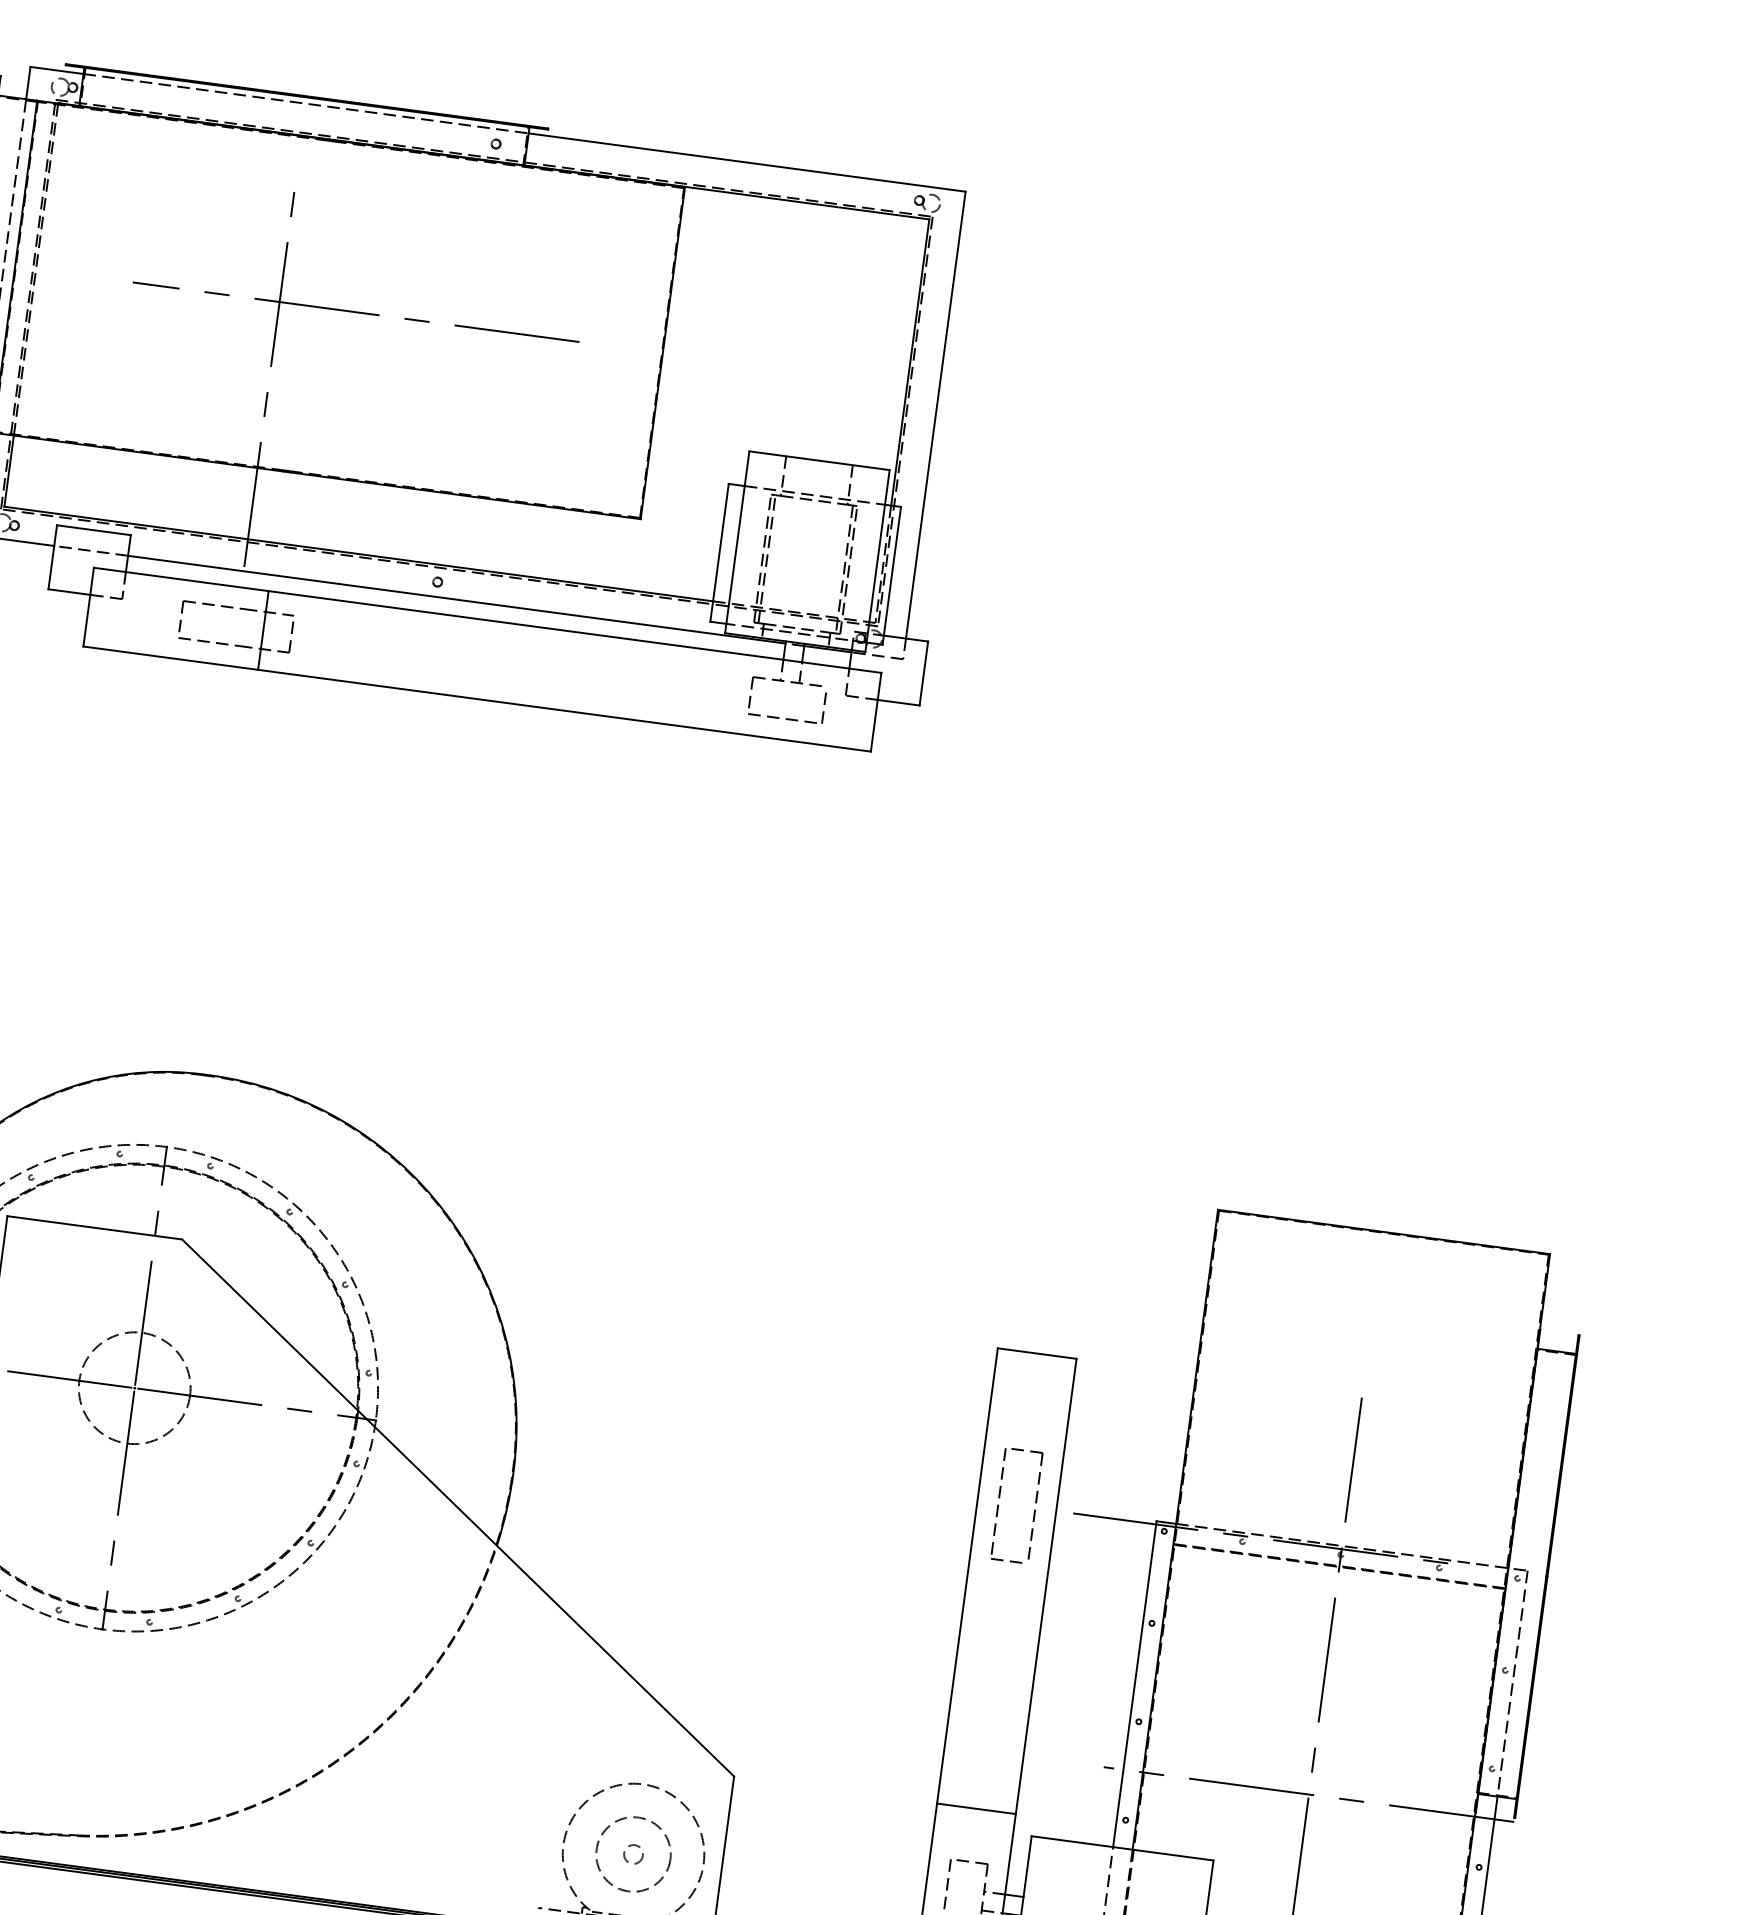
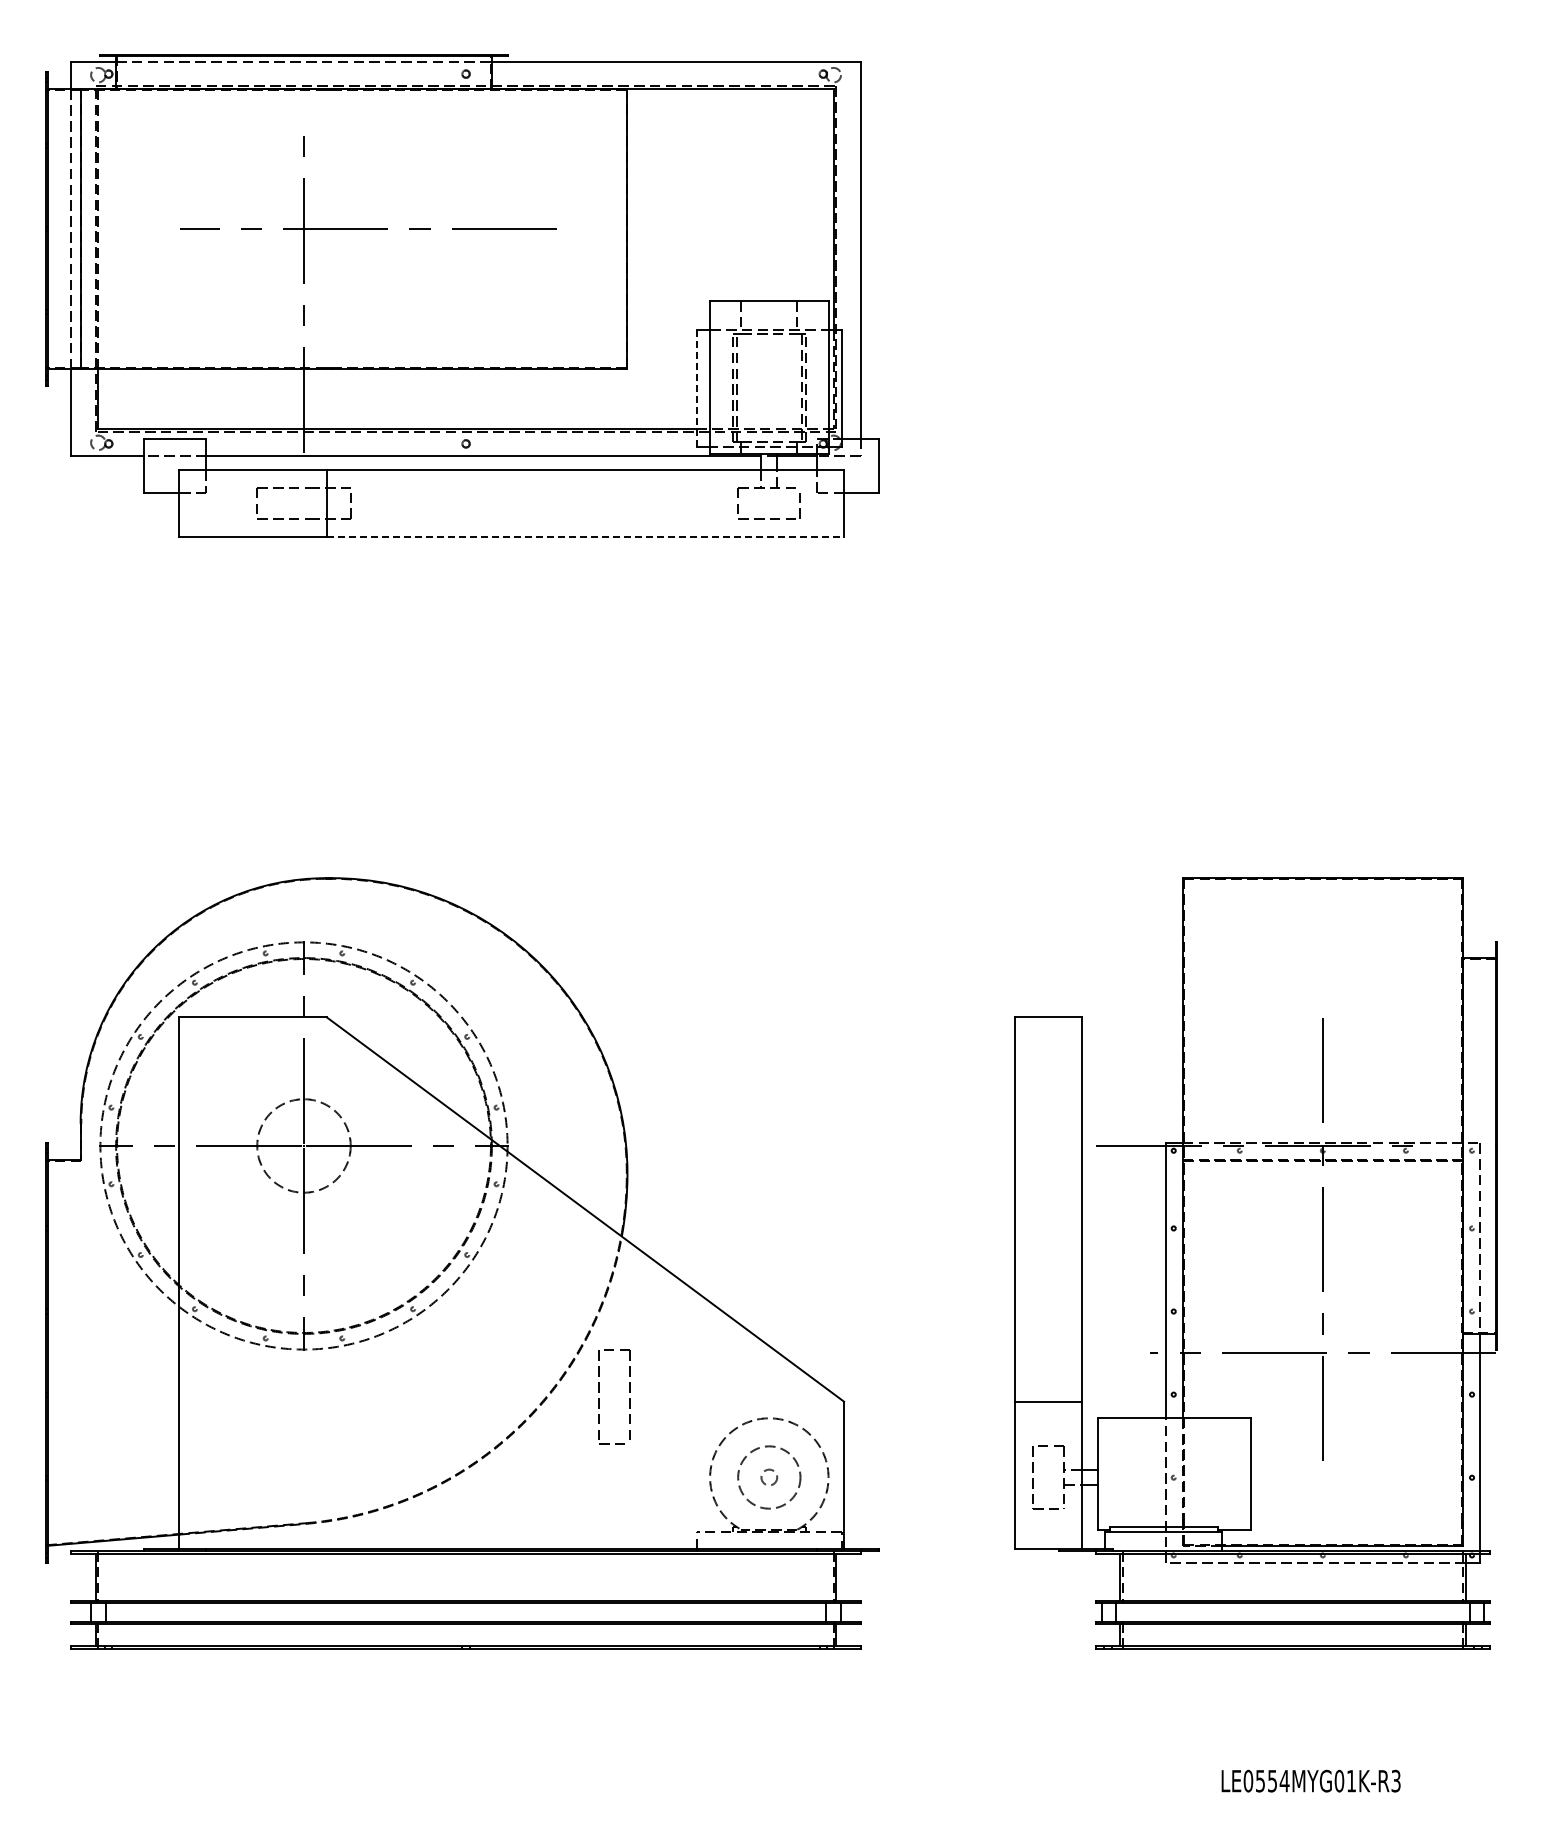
line: (719, 551) -> (696, 387), solid -> dashed
line: (564, 710) -> (585, 536), solid -> dashed
part: (998, 1505) -> (599, 1398), moved

